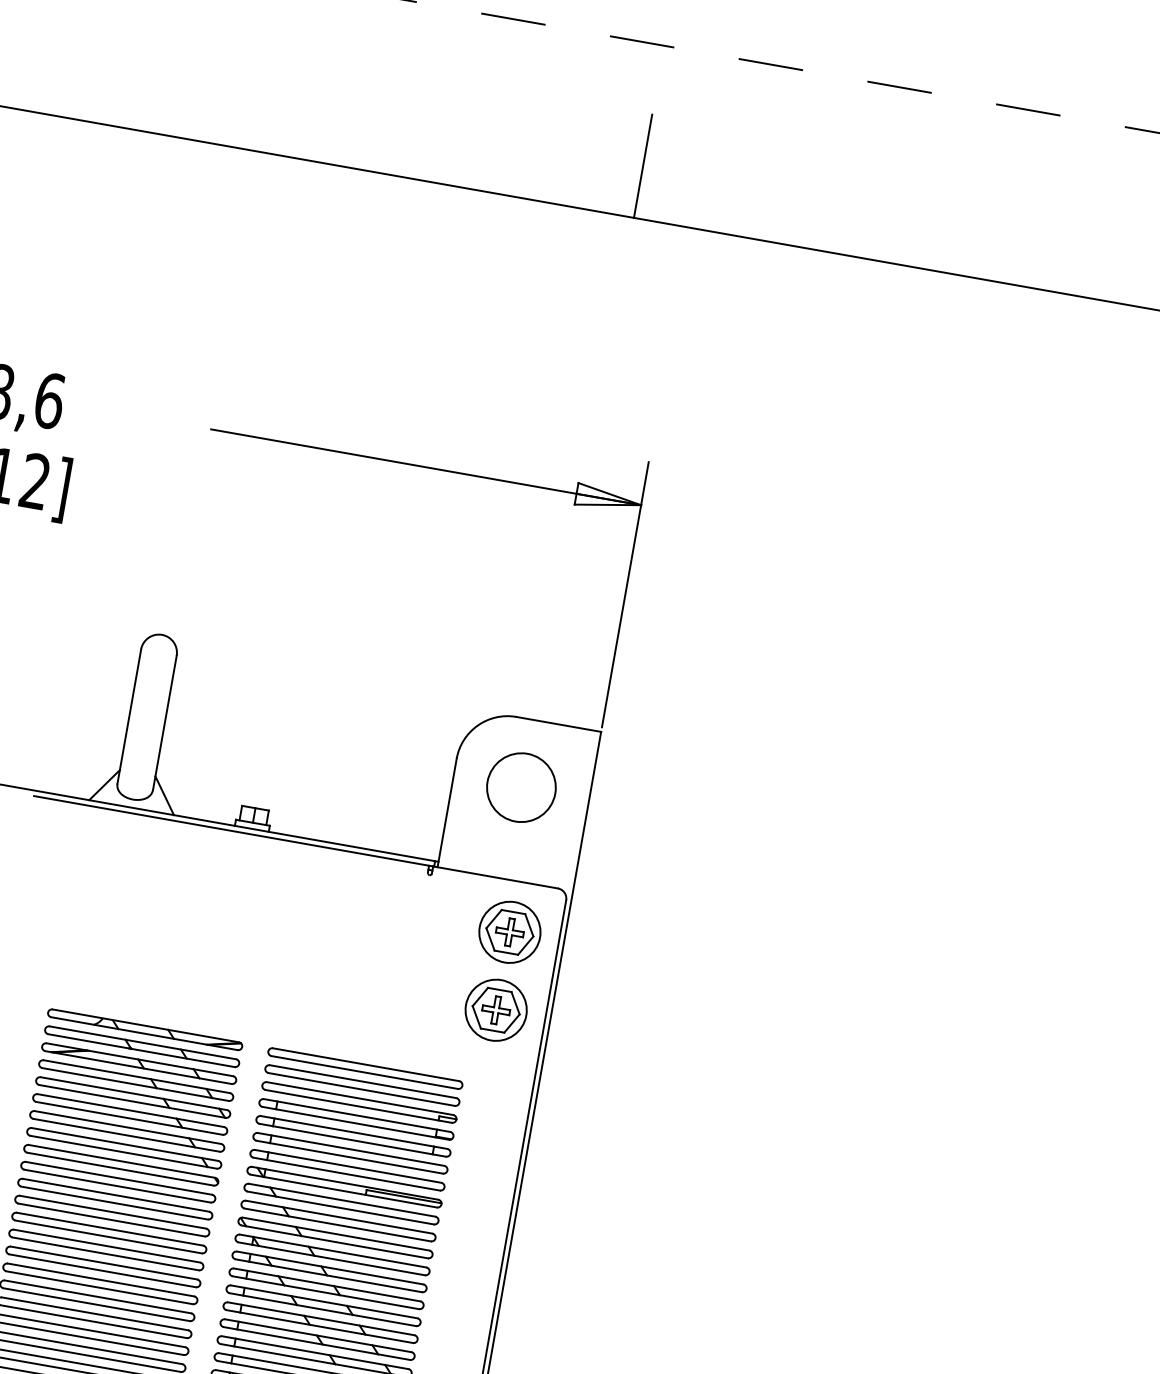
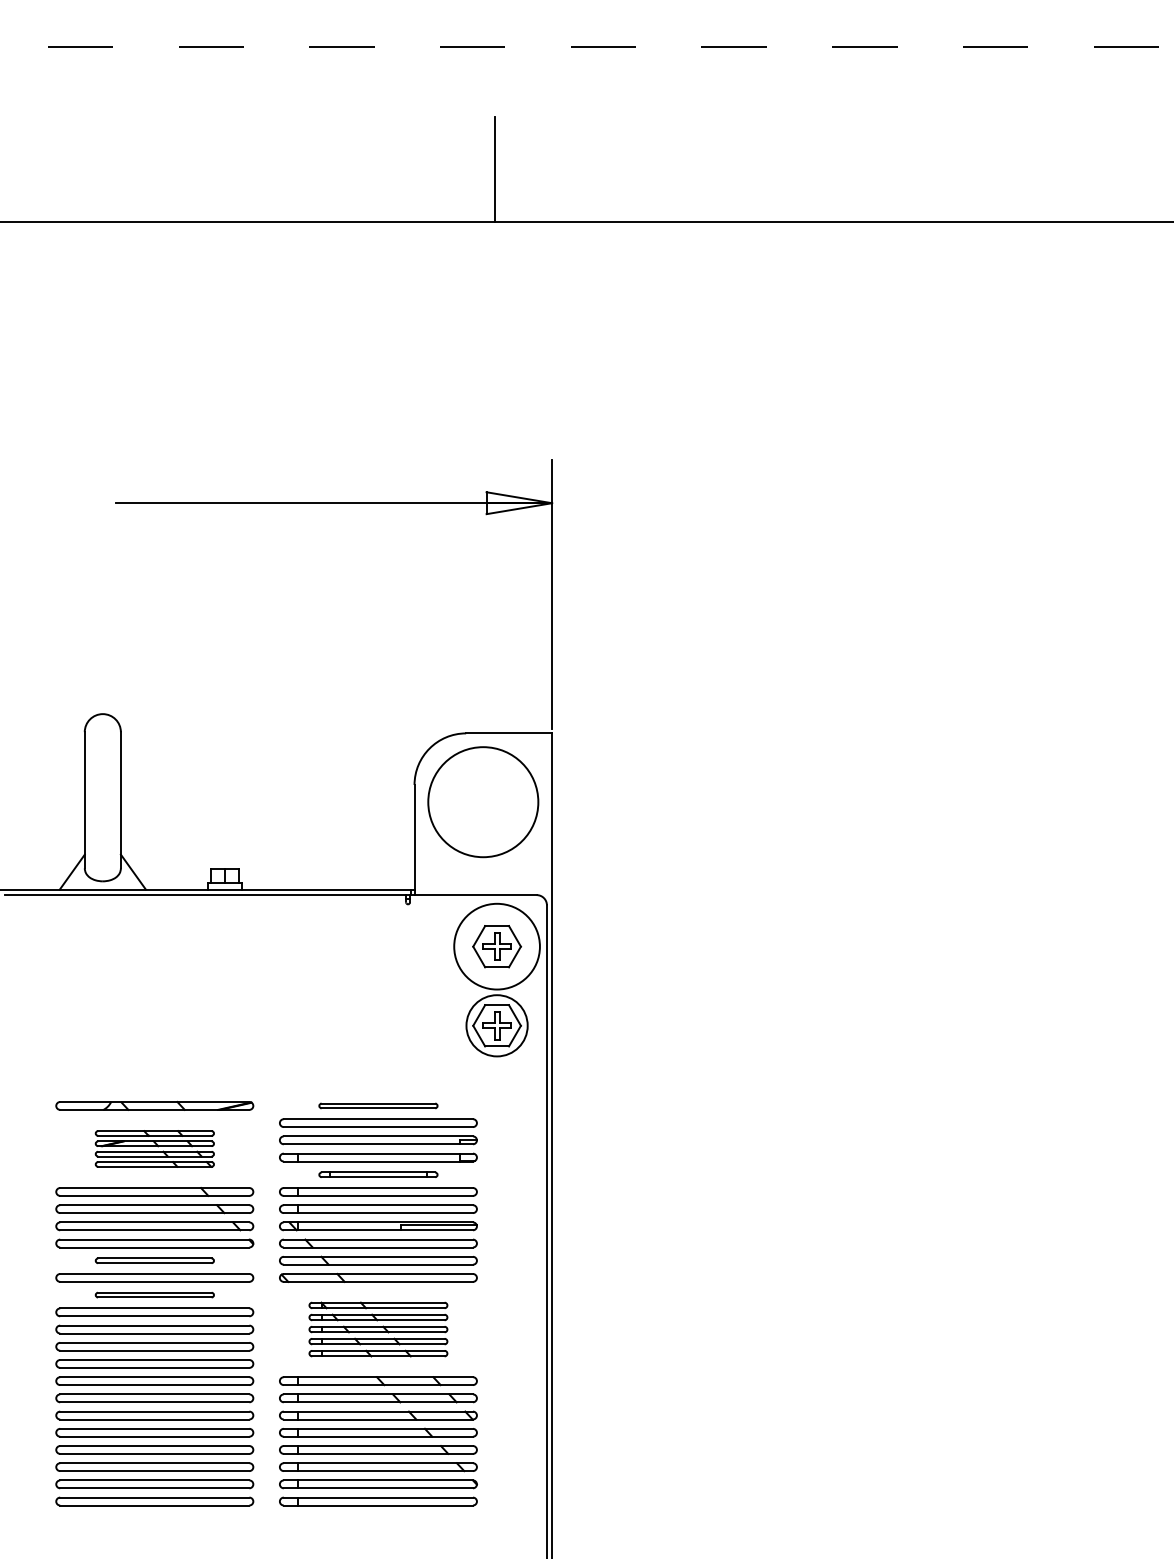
circle: (520, 786) -> (482, 801), size x1.6
circle: (509, 932) -> (496, 946), size x1.4
part: (365, 1068) -> (378, 1105), size x0.6
part: (137, 1071) -> (154, 1148), size x0.6
part: (353, 1136) -> (378, 1174), size x0.6
part: (118, 1181) -> (154, 1260), size x0.6
part: (112, 1215) -> (154, 1294), size x0.6
part: (326, 1288) -> (378, 1329), size x0.7

